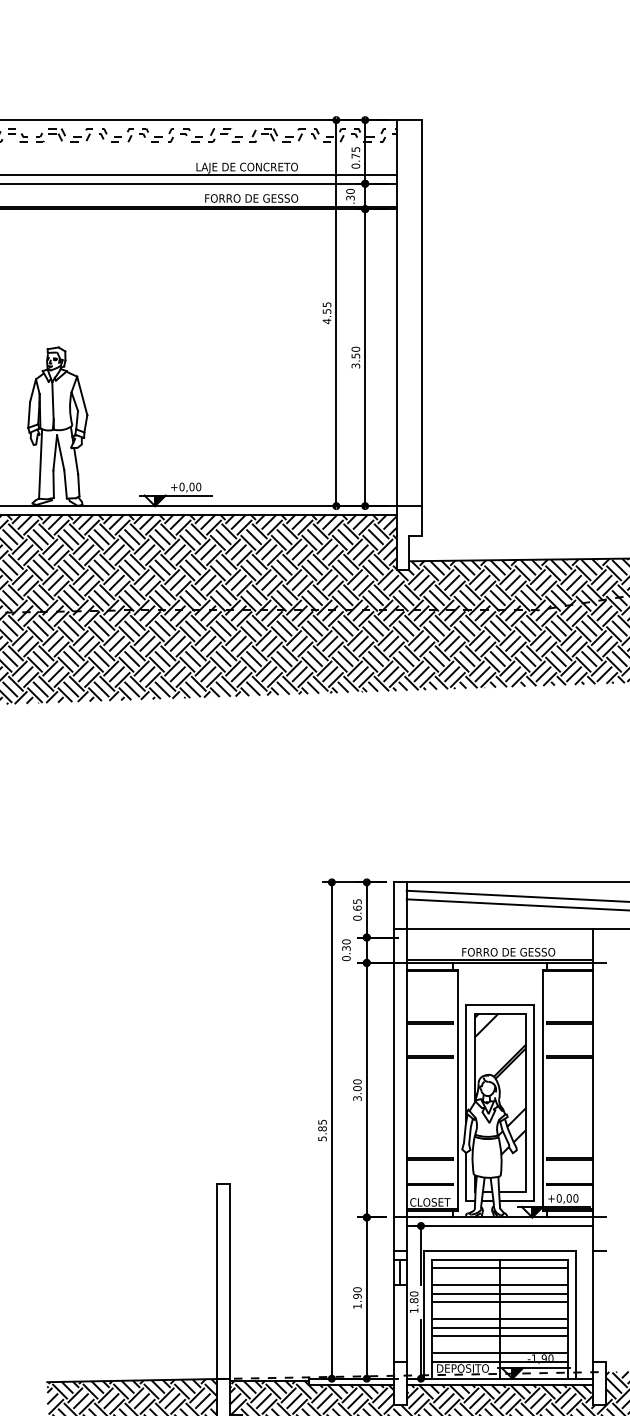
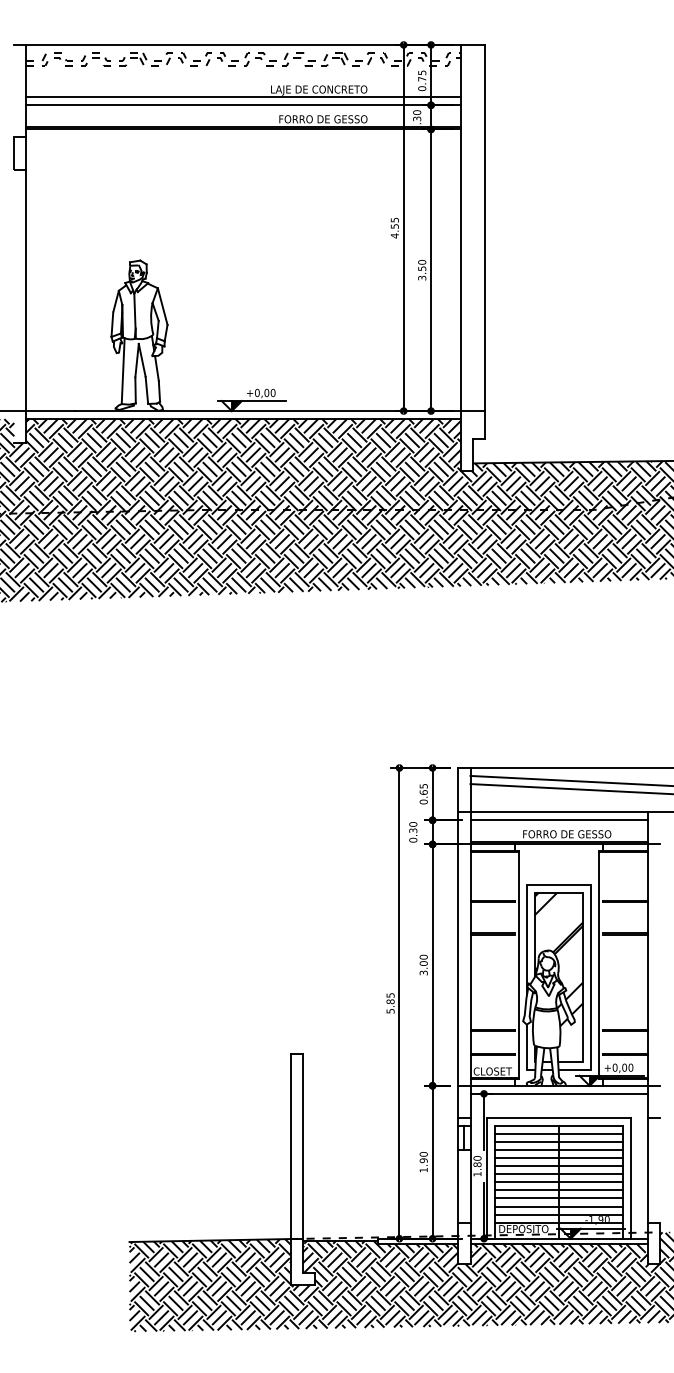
line: (499, 937) -> (558, 820), added
line: (499, 1277) -> (558, 1142), added
line: (499, 1310) -> (558, 1174), added
line: (499, 1344) -> (558, 1206), added

